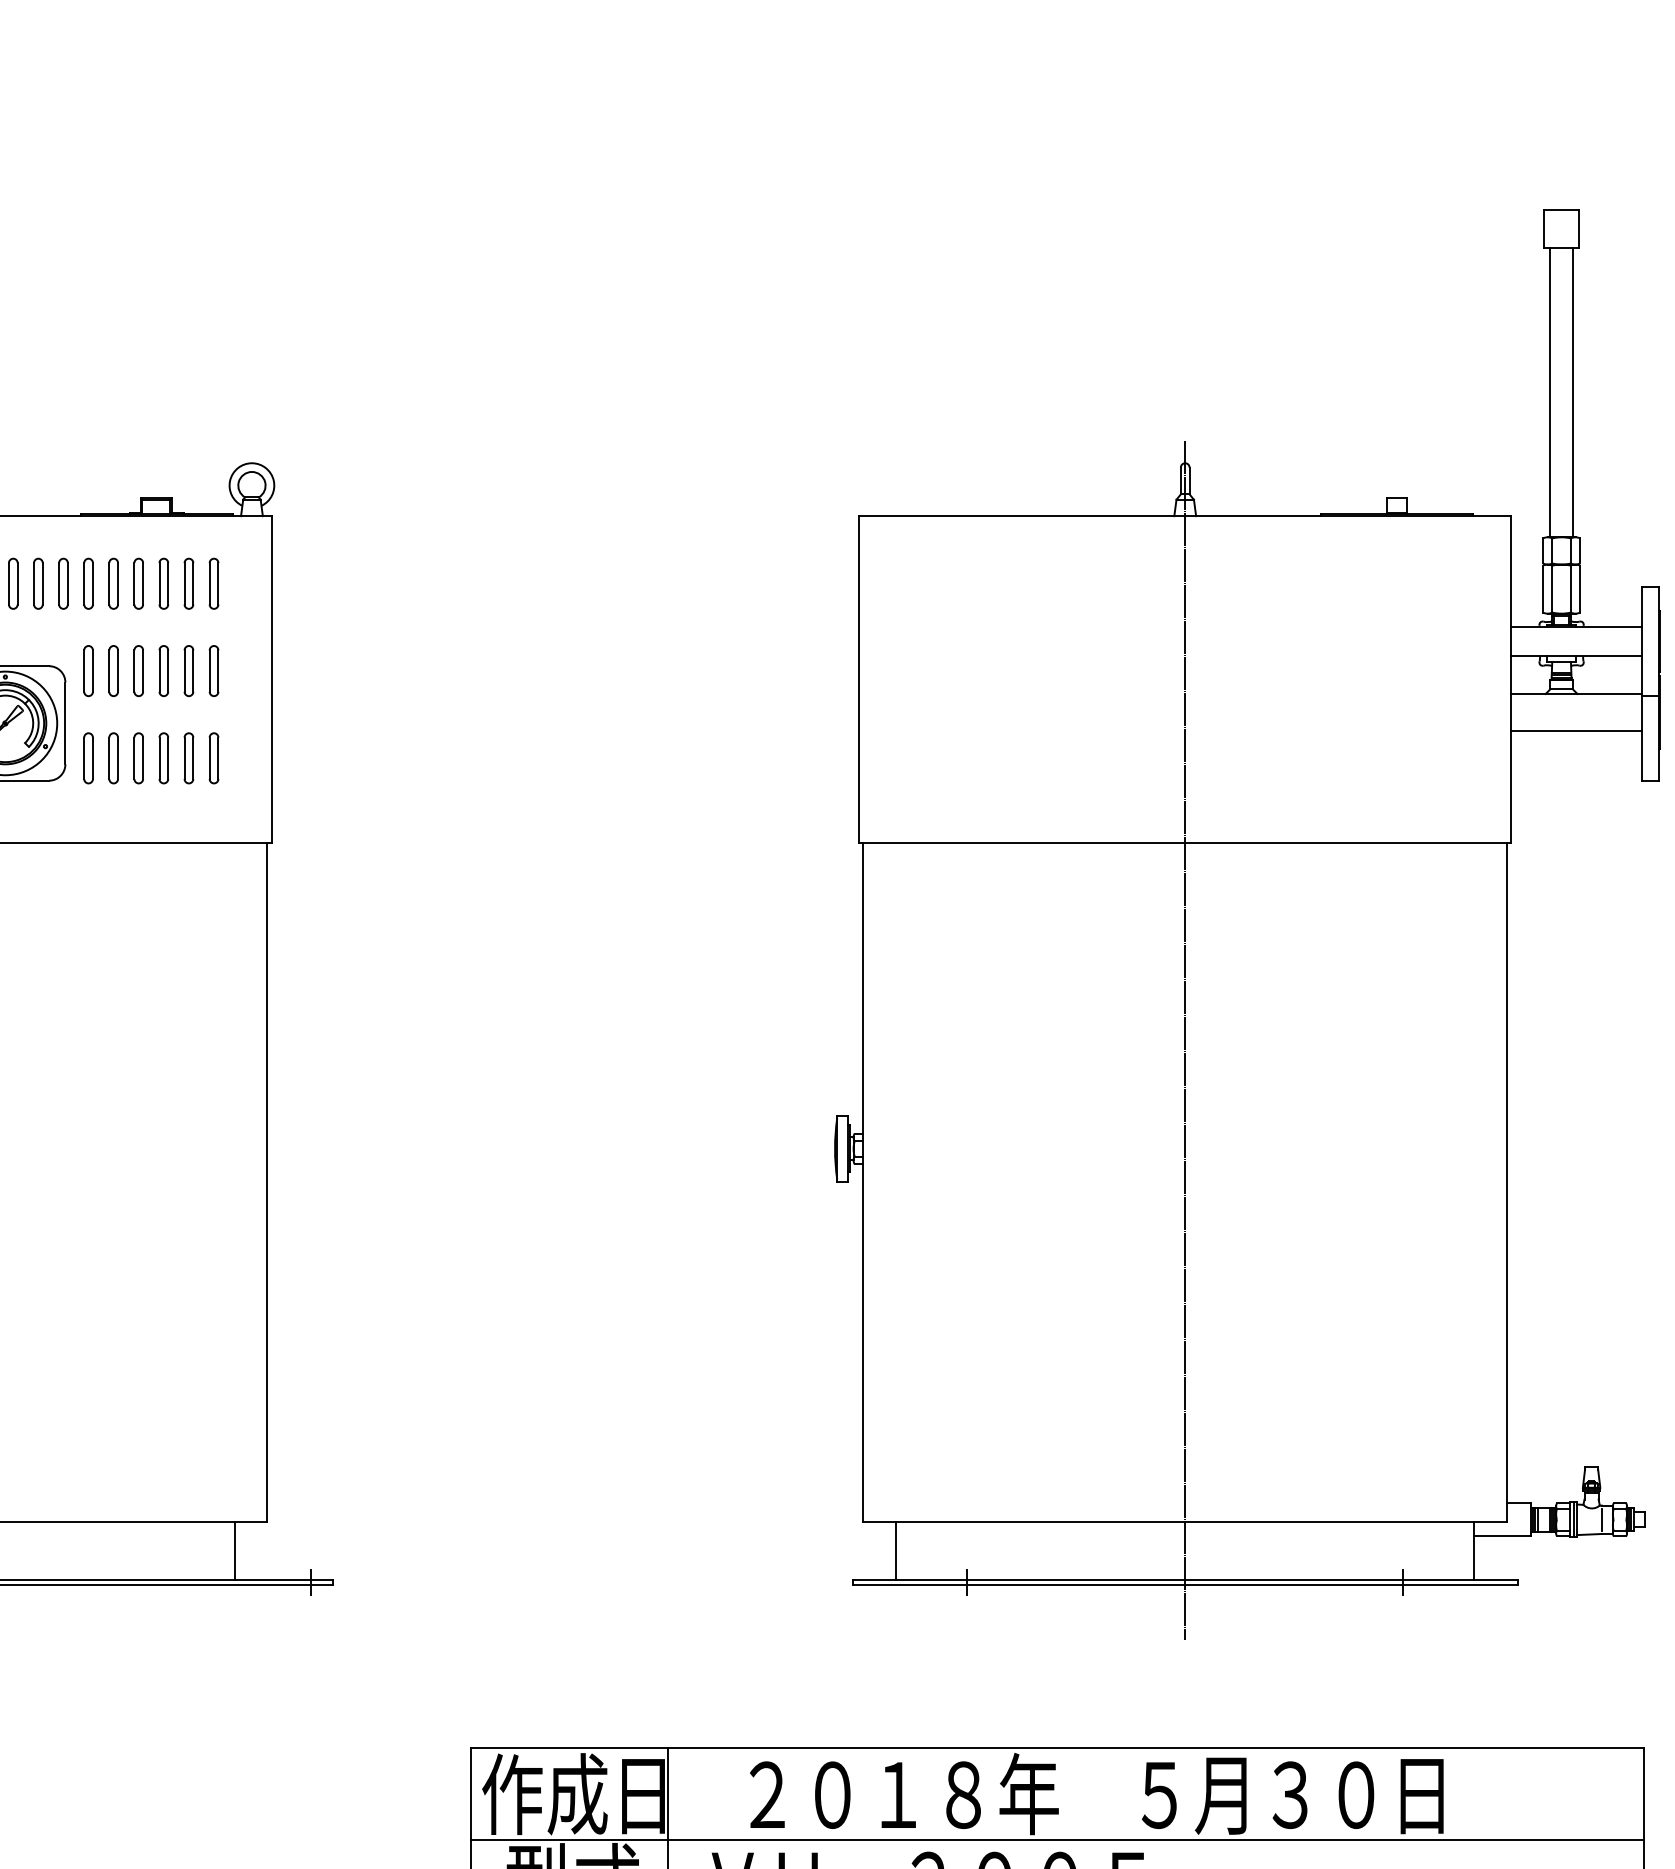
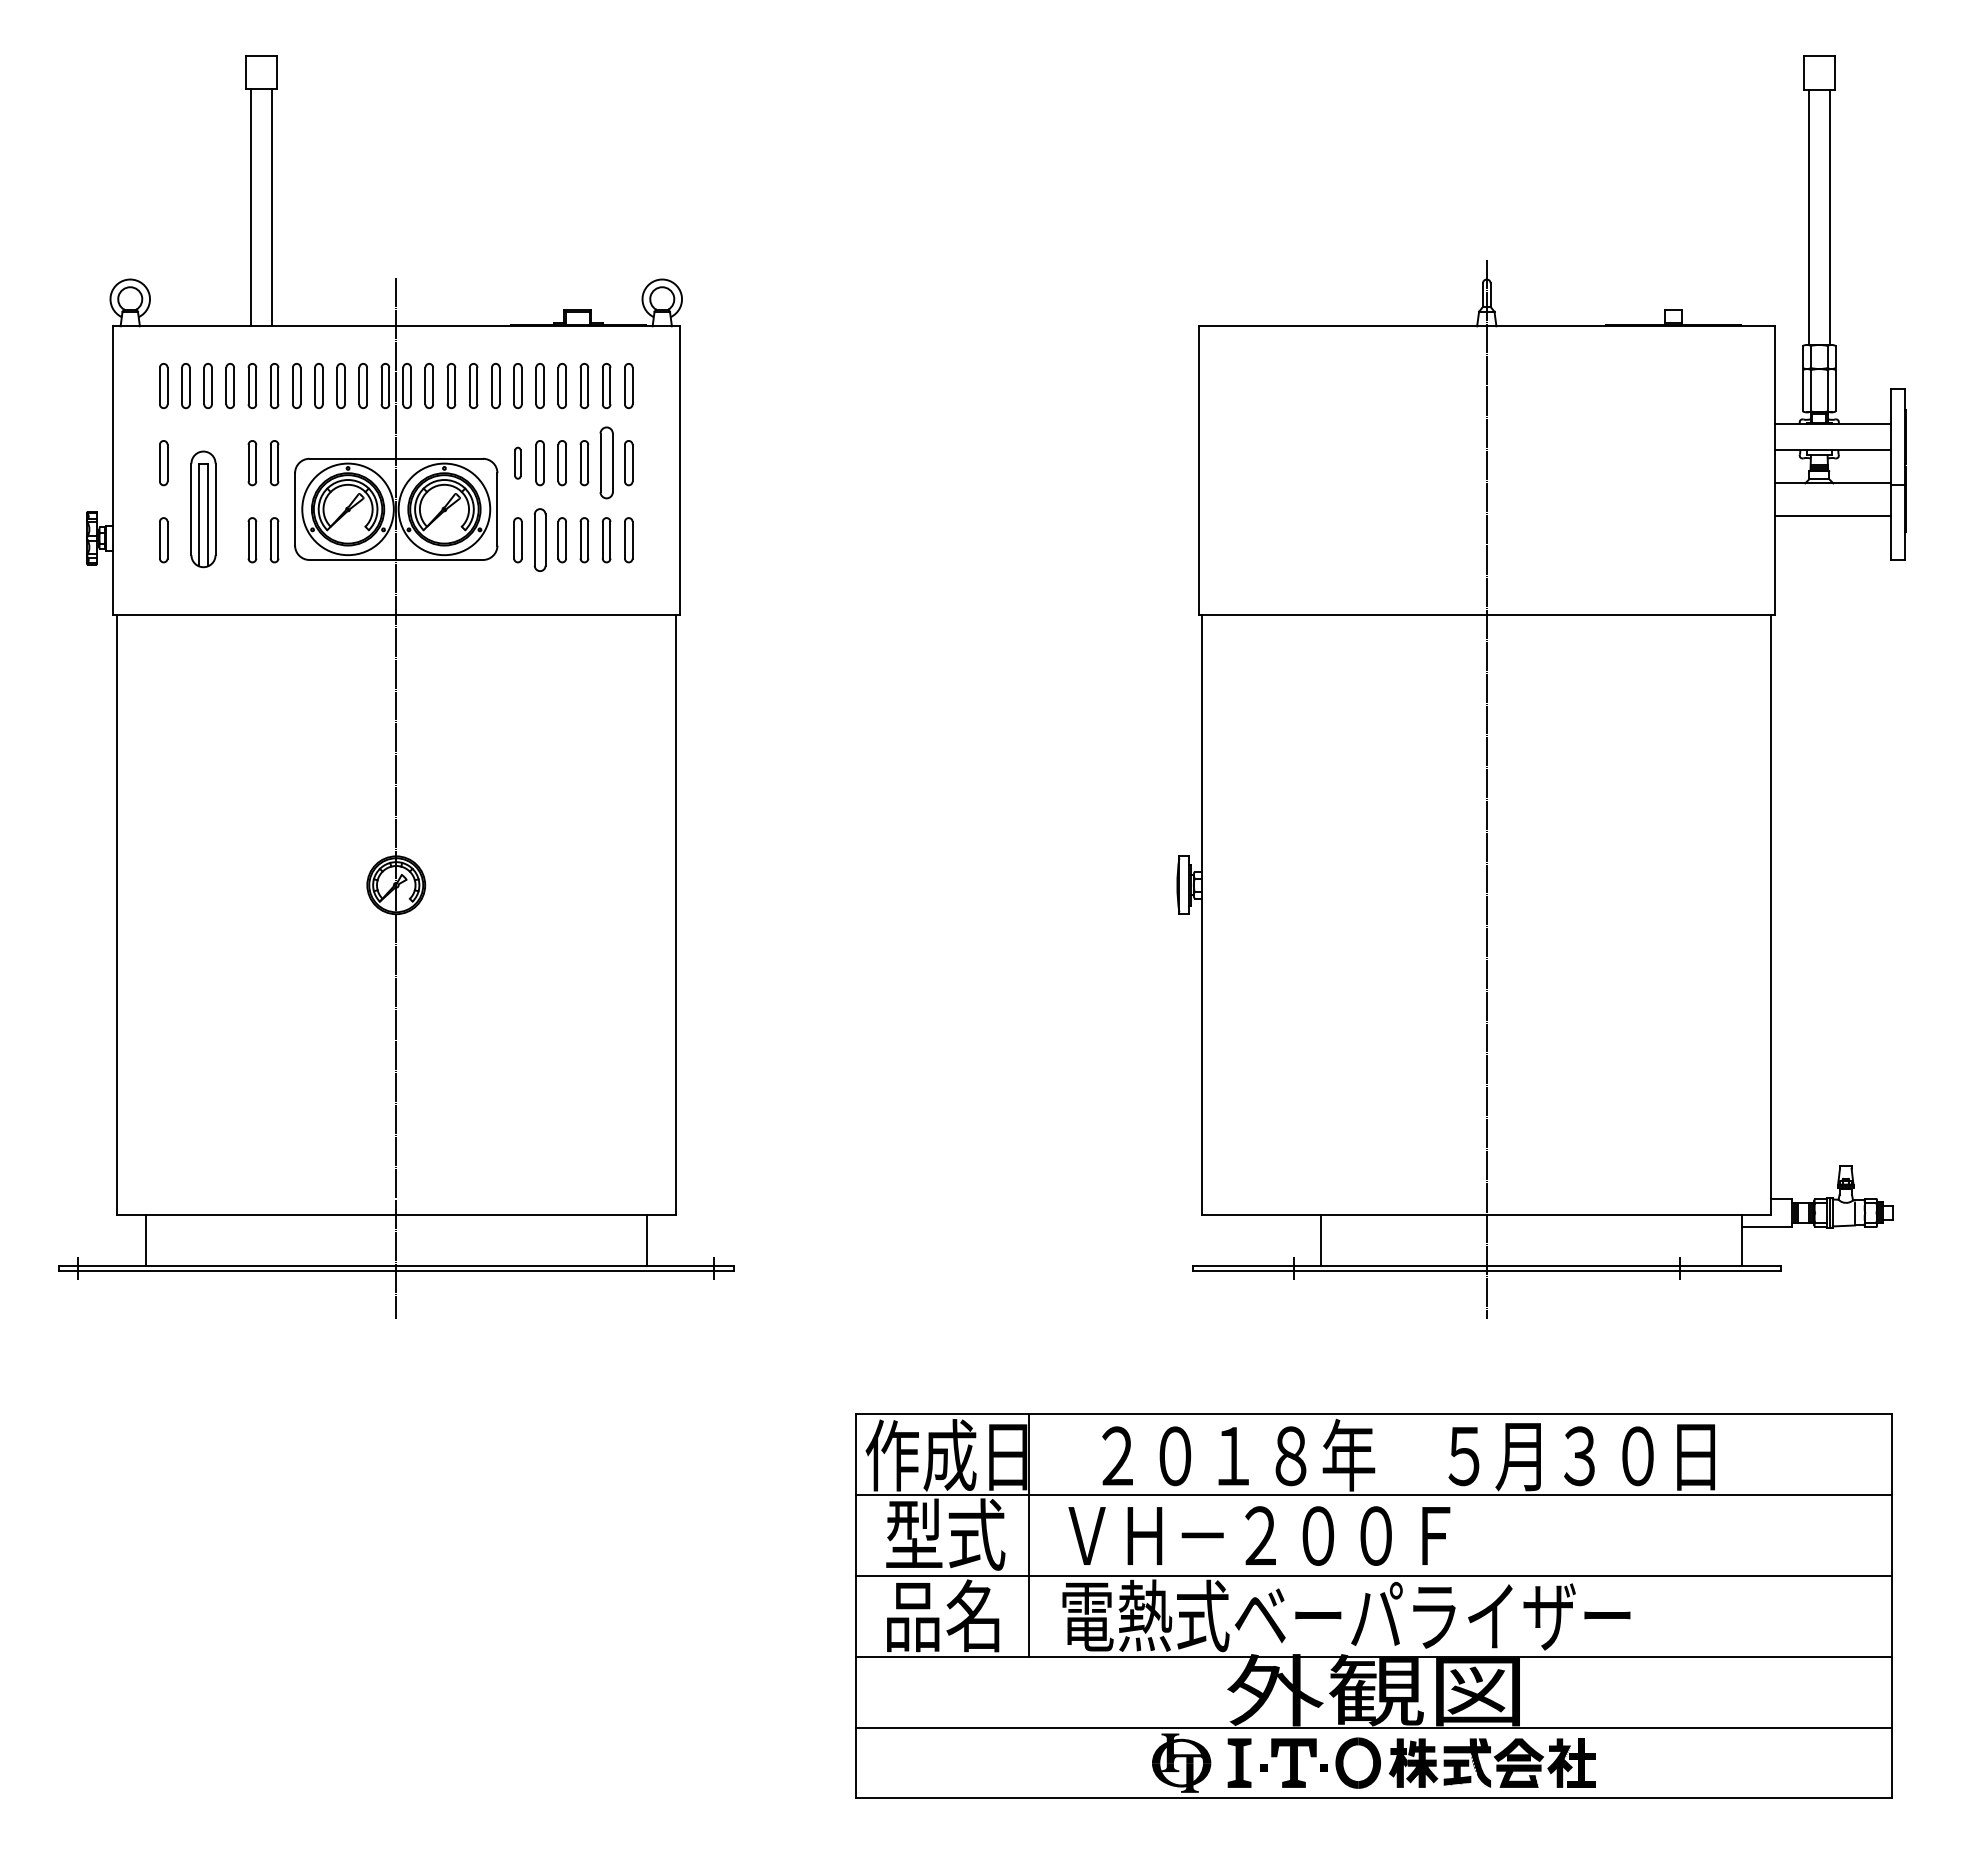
part: (88, 671) -> (517, 463), size x0.7
part: (188, 671) -> (606, 463), size x1.6
part: (112, 758) -> (539, 540), size x1.4
line: (896, 1550) -> (1321, 1240), moved

